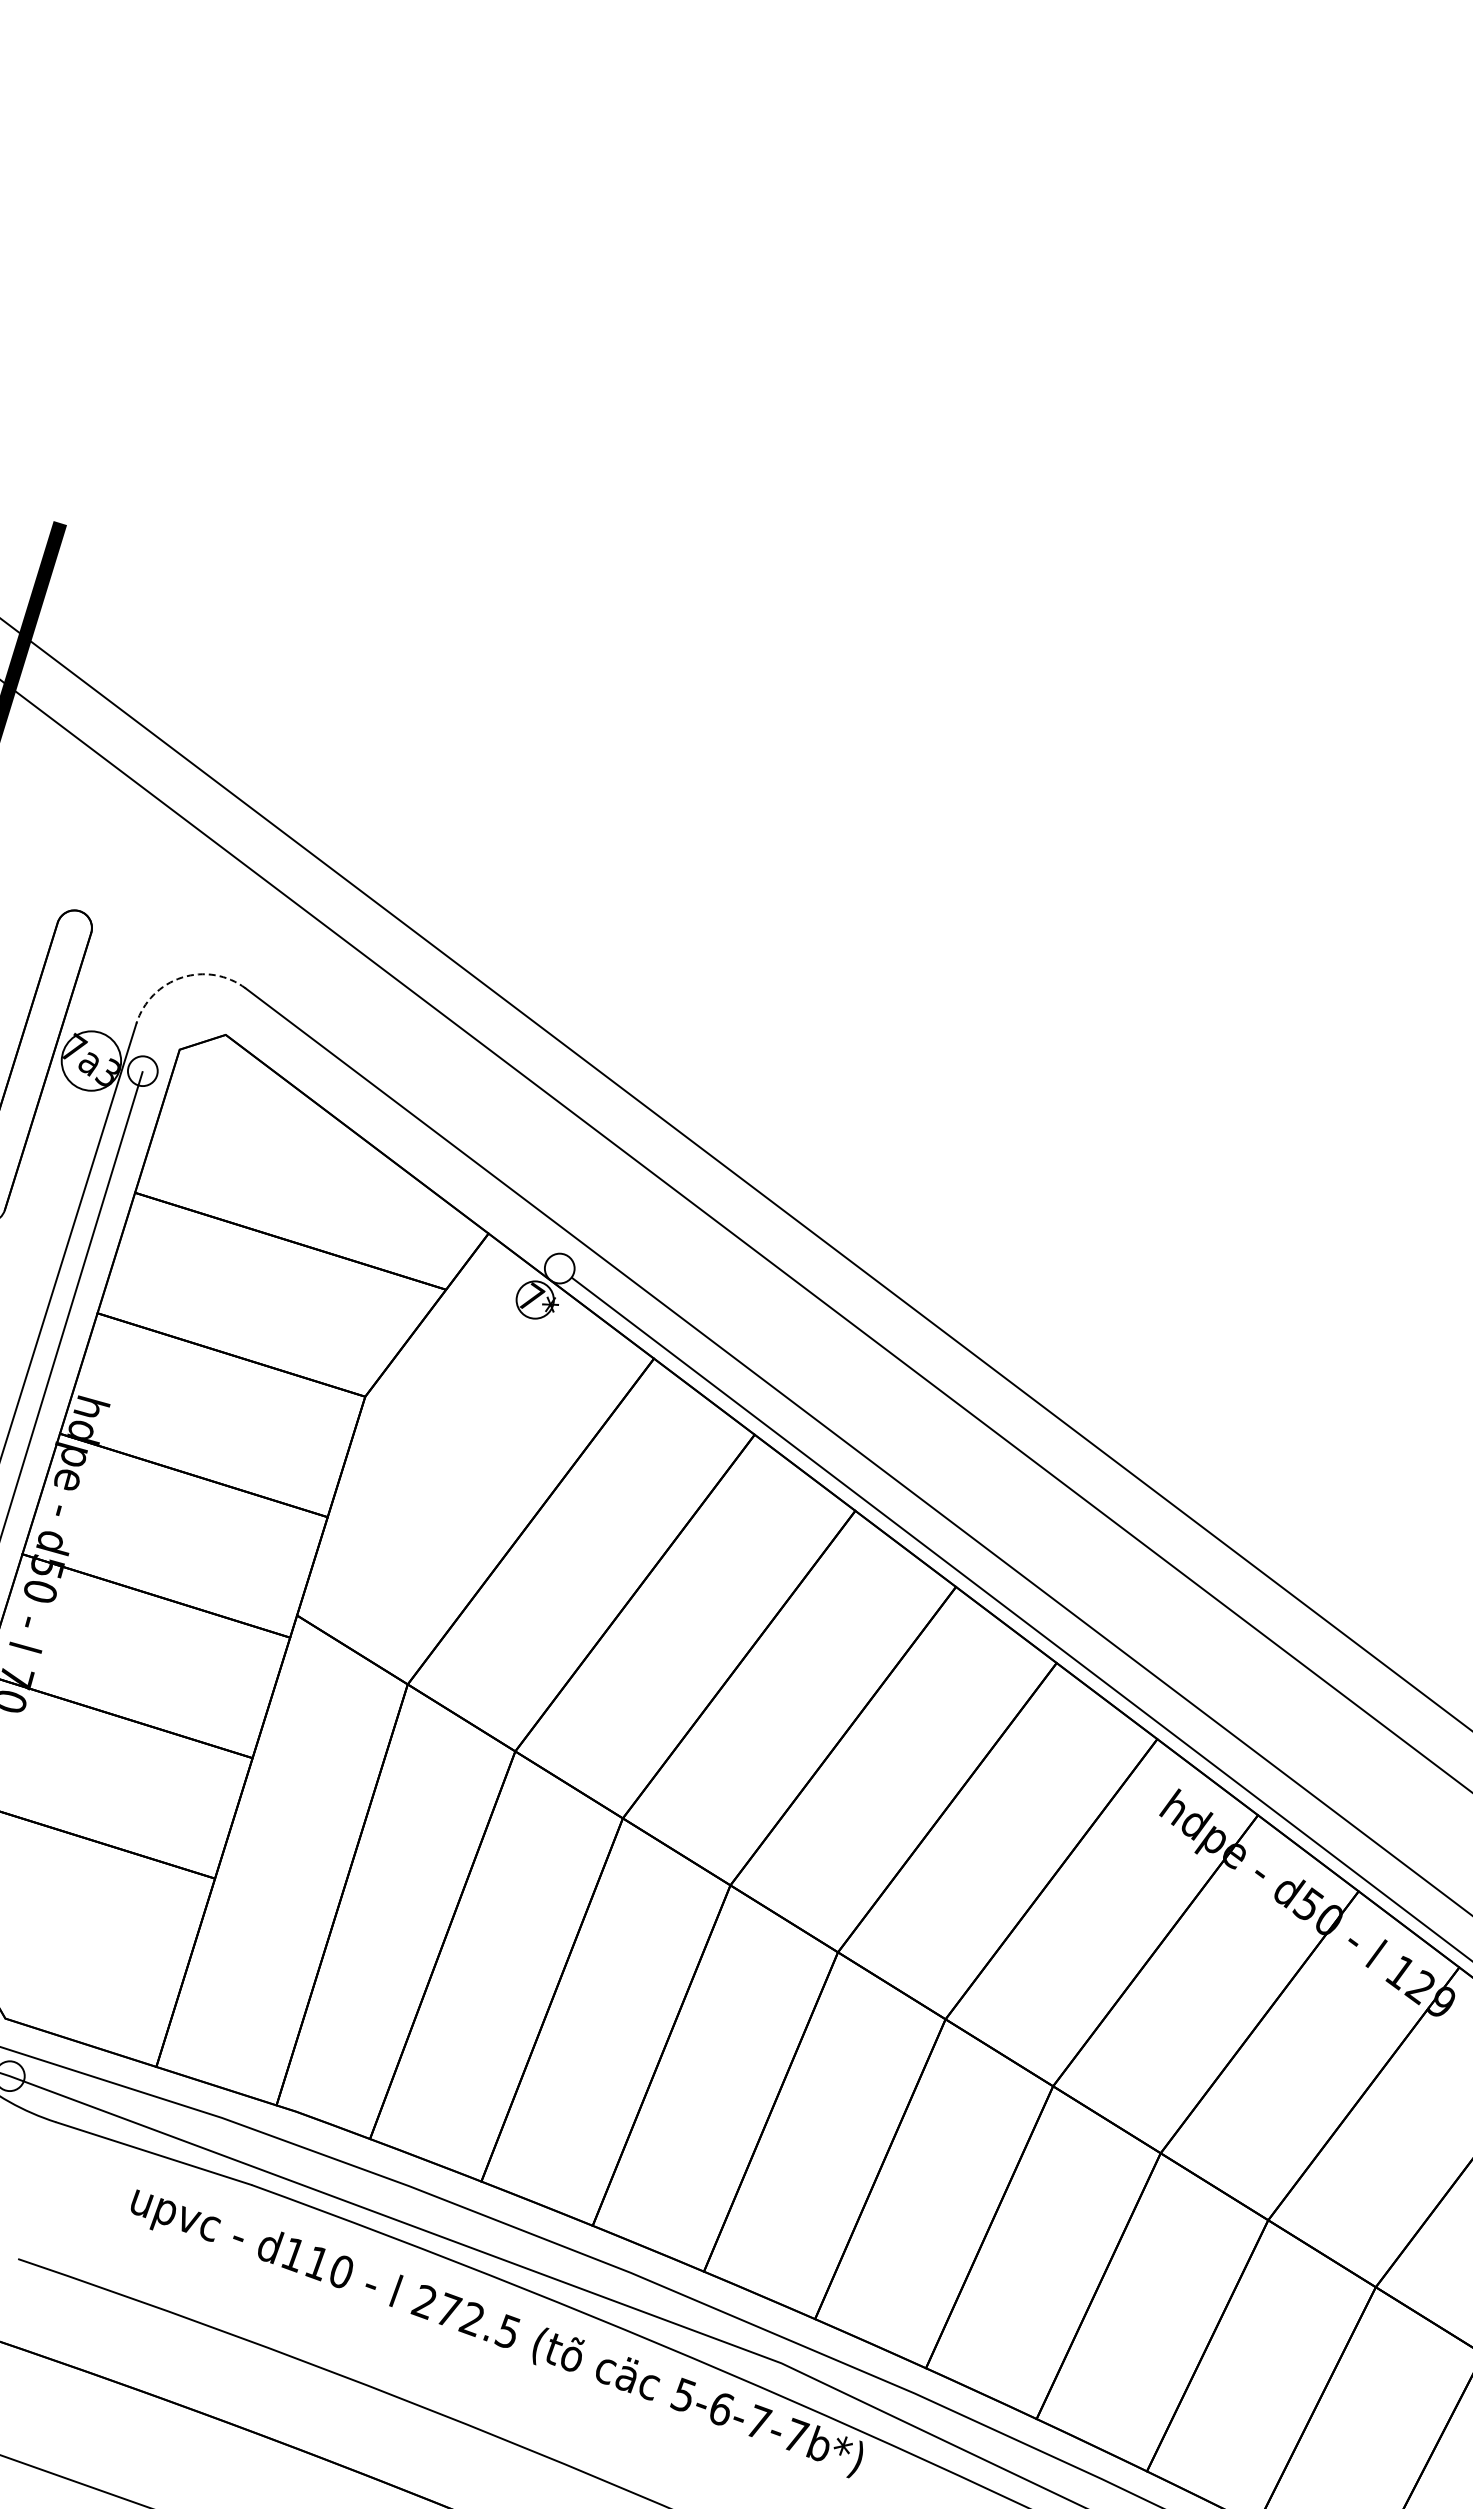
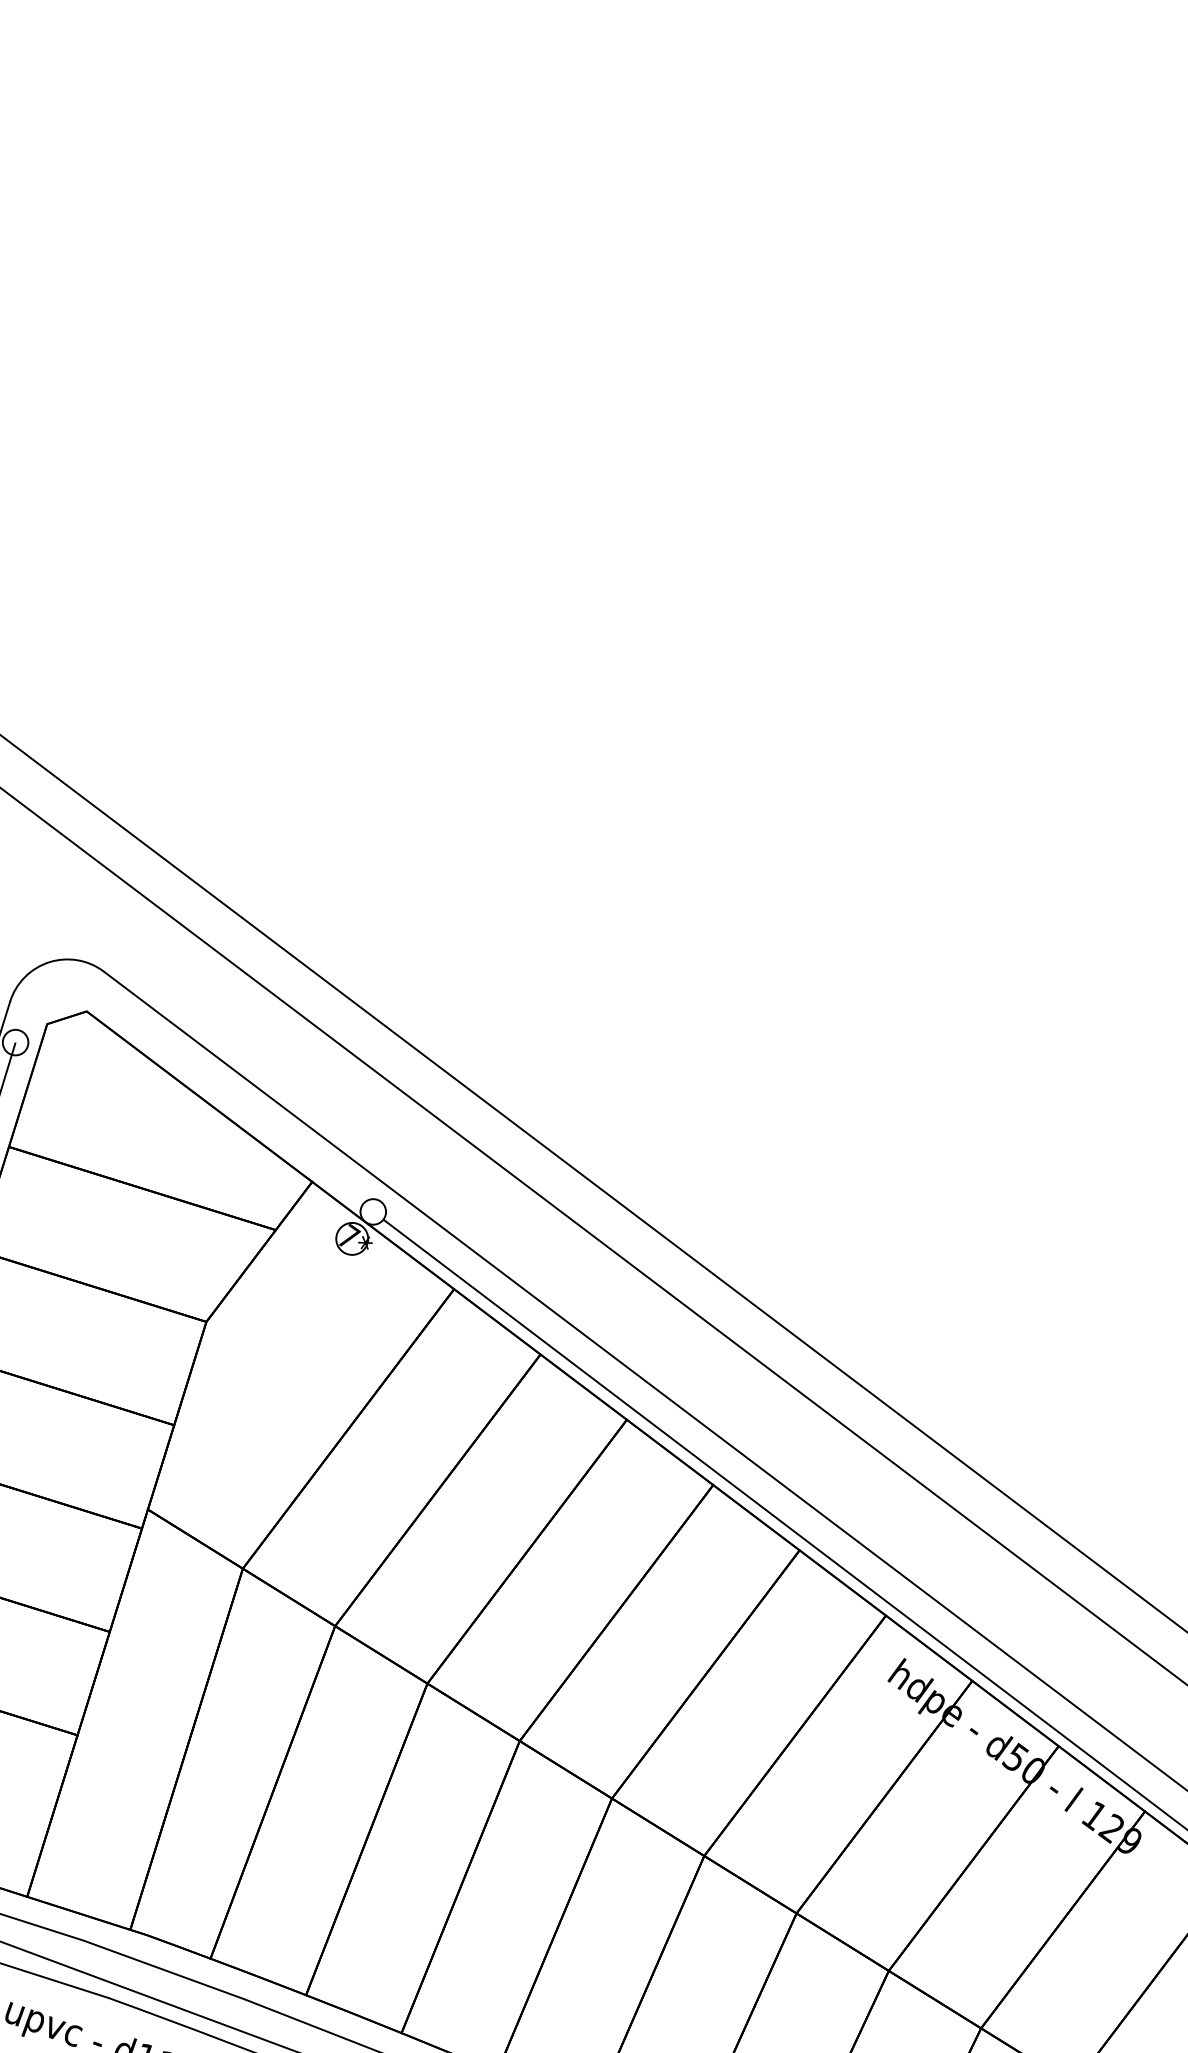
arc: (181, 977) -> (48, 962), dashed -> solid

